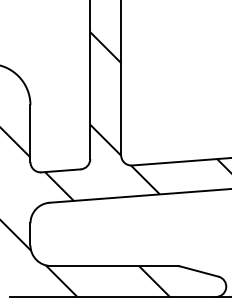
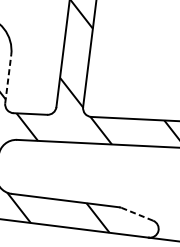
line: (30, 133) -> (8, 78), solid -> dashed
line: (199, 271) -> (137, 214), solid -> dashed

